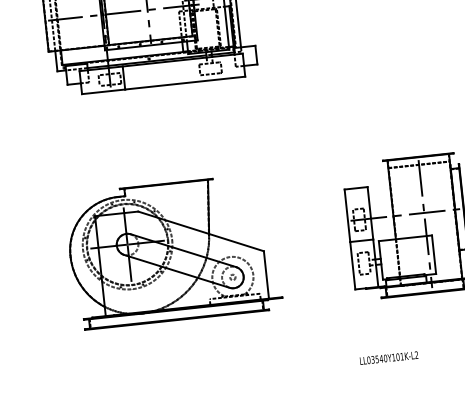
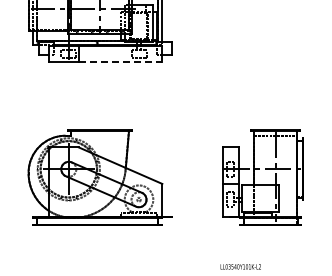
line: (185, 83) -> (120, 62), solid -> dashed

